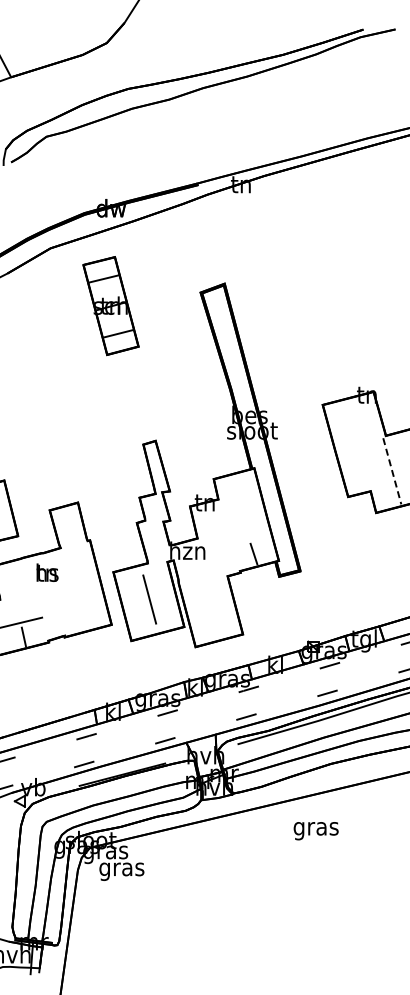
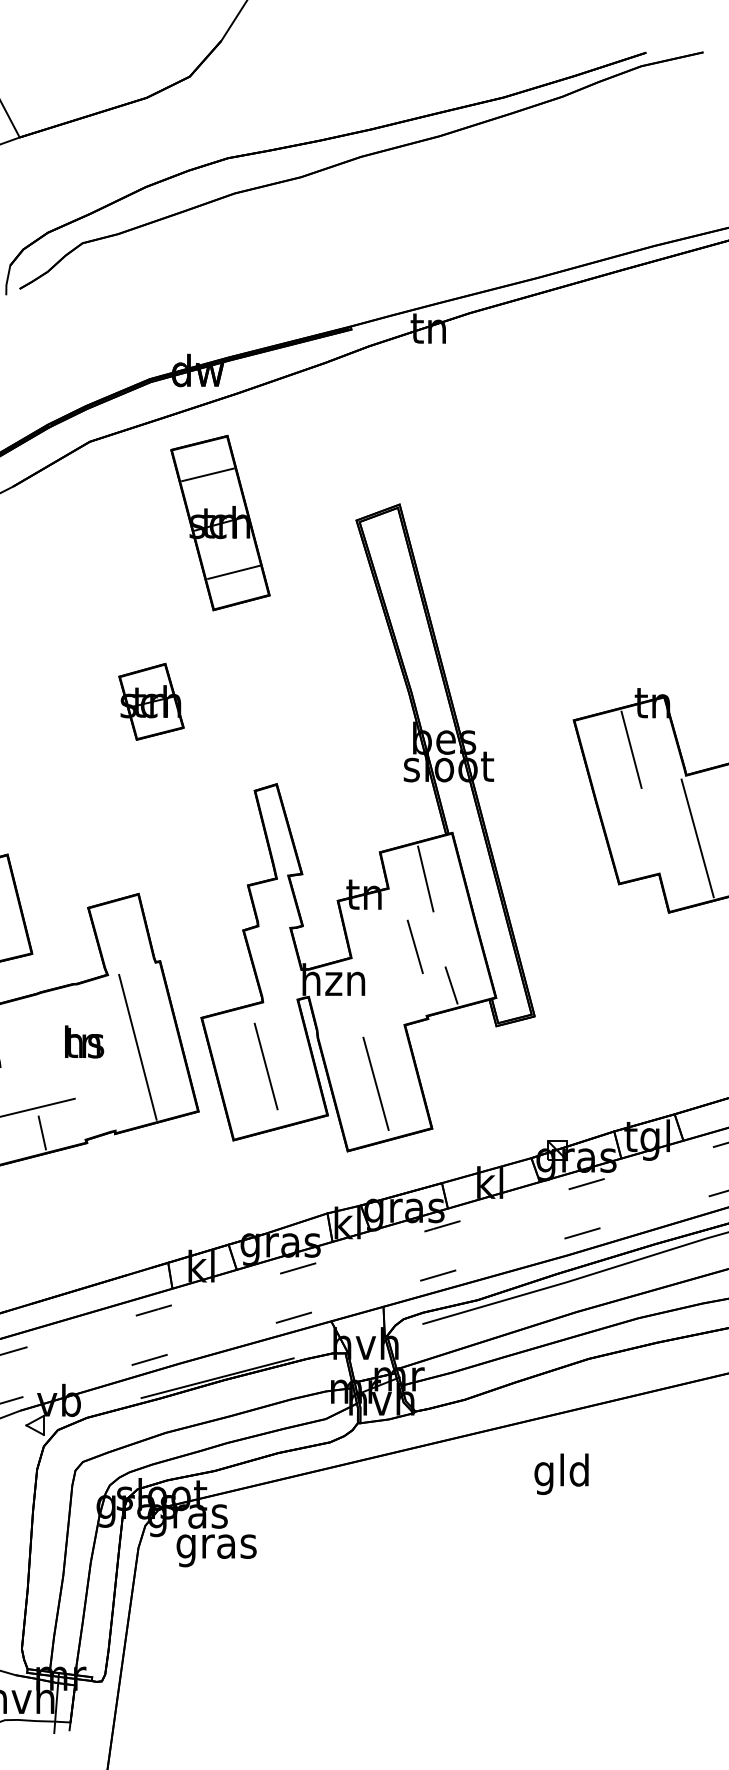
part: (110, 306) -> (219, 523), moved
part: (85, 394) -> (151, 701), added
line: (354, 421) -> (630, 749), added
line: (392, 471) -> (698, 838), dashed -> solid
line: (239, 493) -> (425, 877), added
line: (233, 531) -> (415, 945), added
text: (47, 572) -> (84, 1041), moved
line: (77, 588) -> (137, 1046), added
line: (211, 609) -> (376, 1084), added
text: (315, 828) -> (561, 1473), gras -> gld

